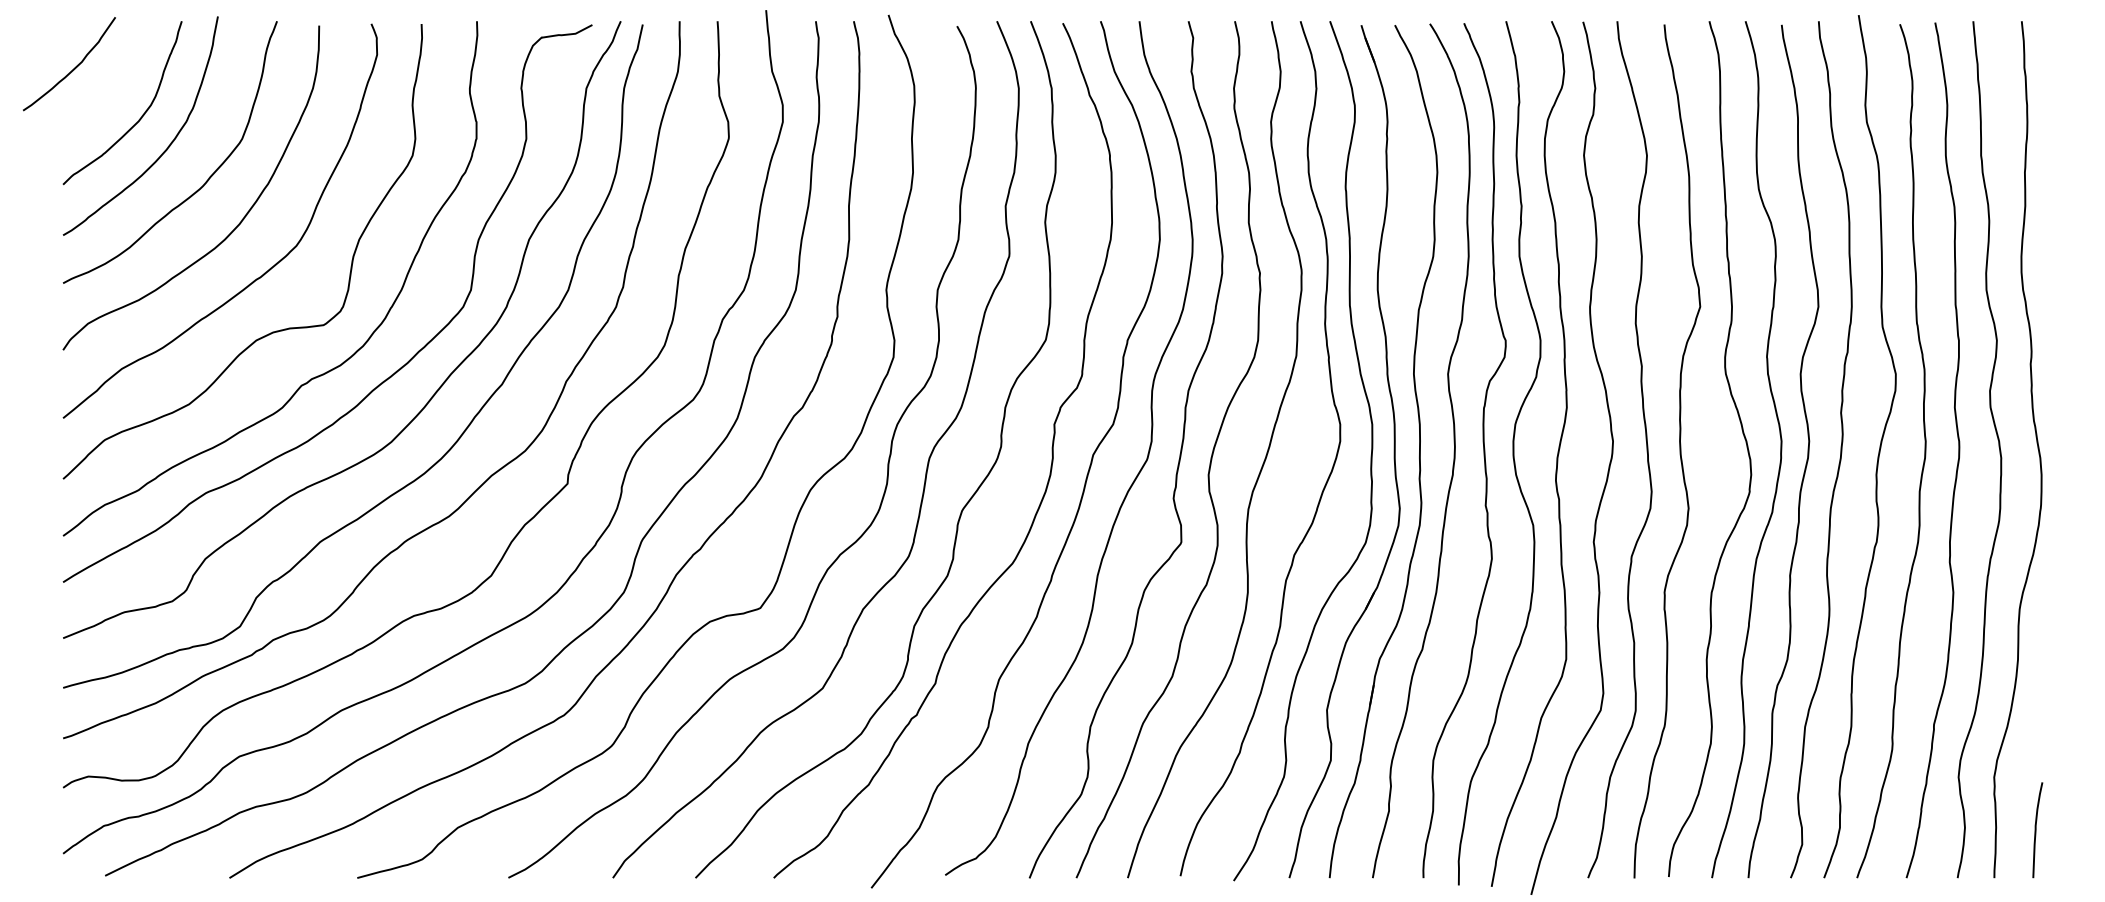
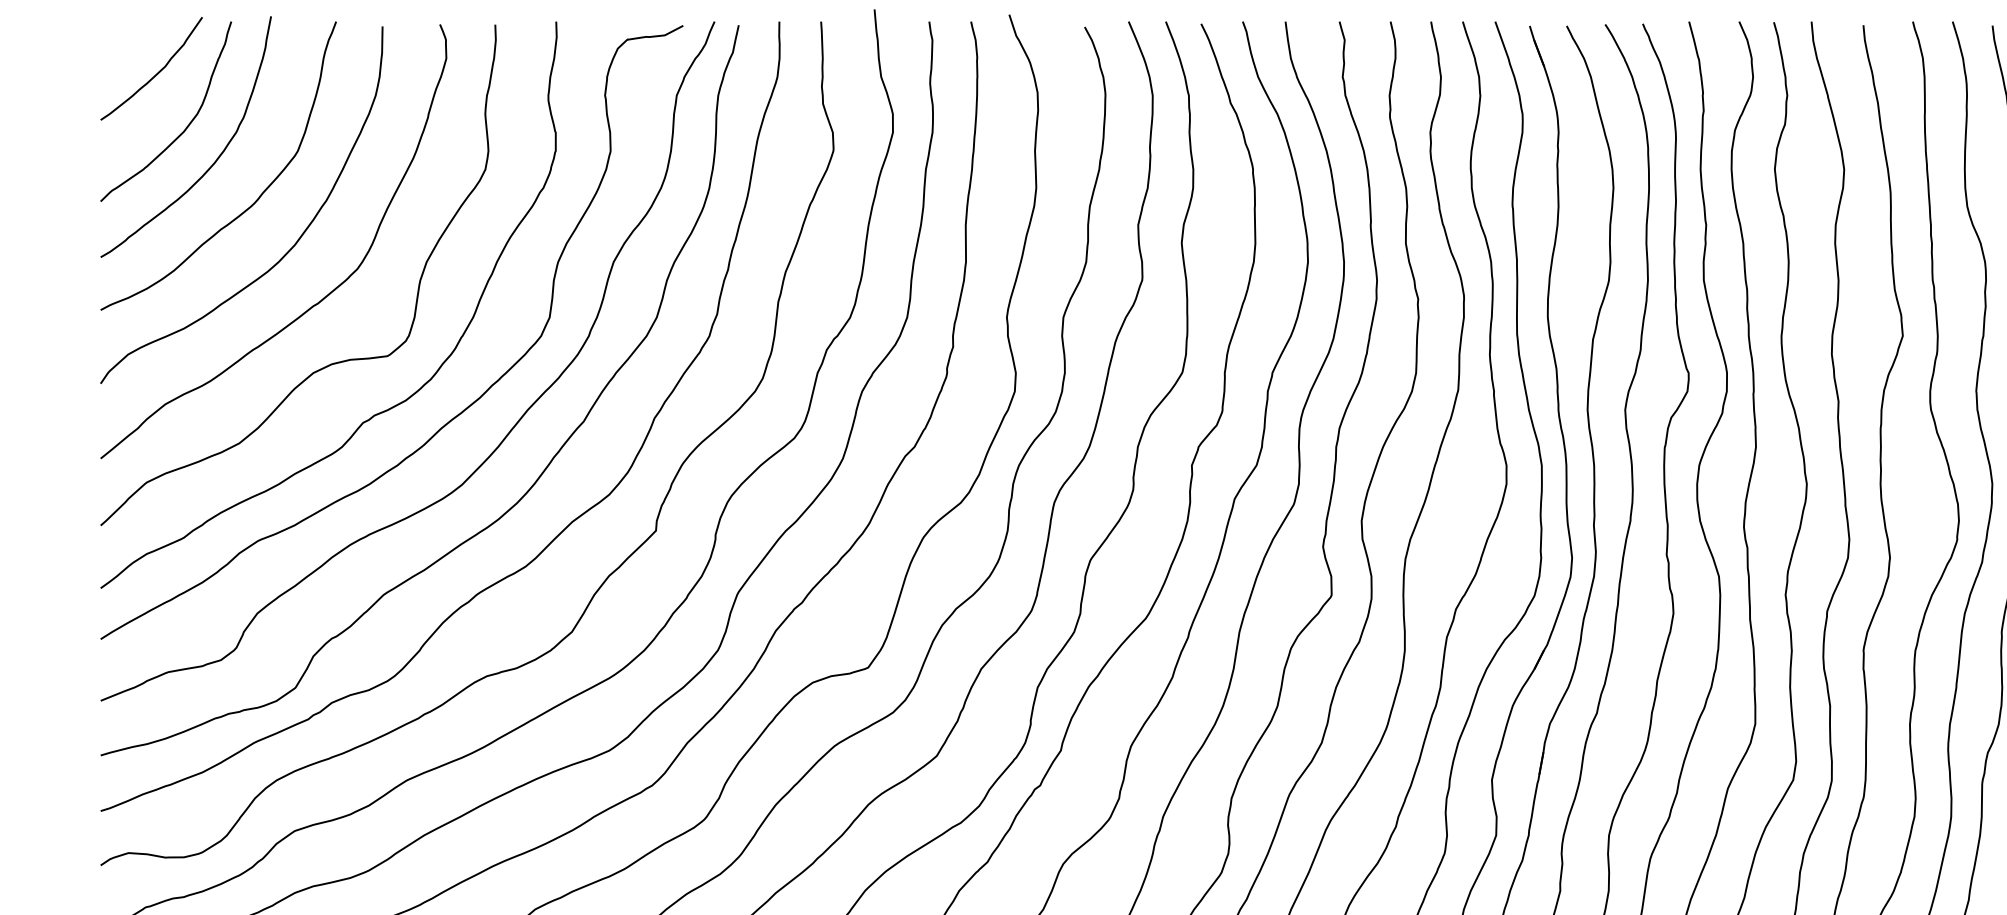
curve: (73, 68) -> (156, 73), moved

